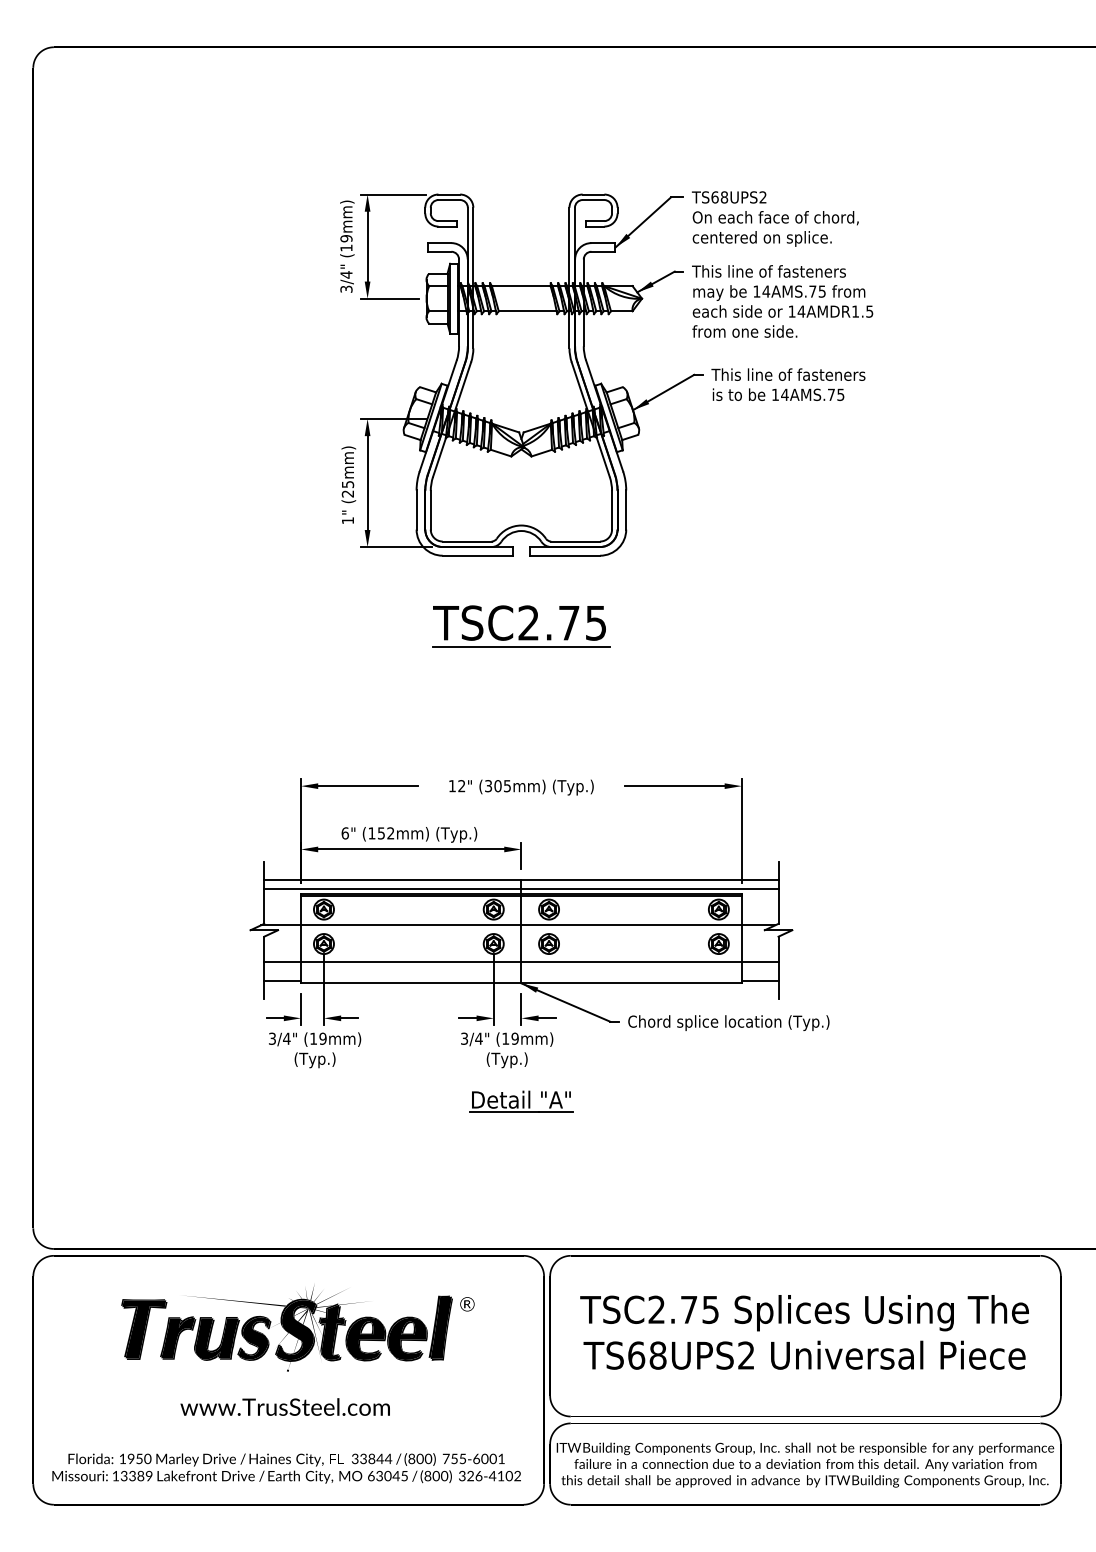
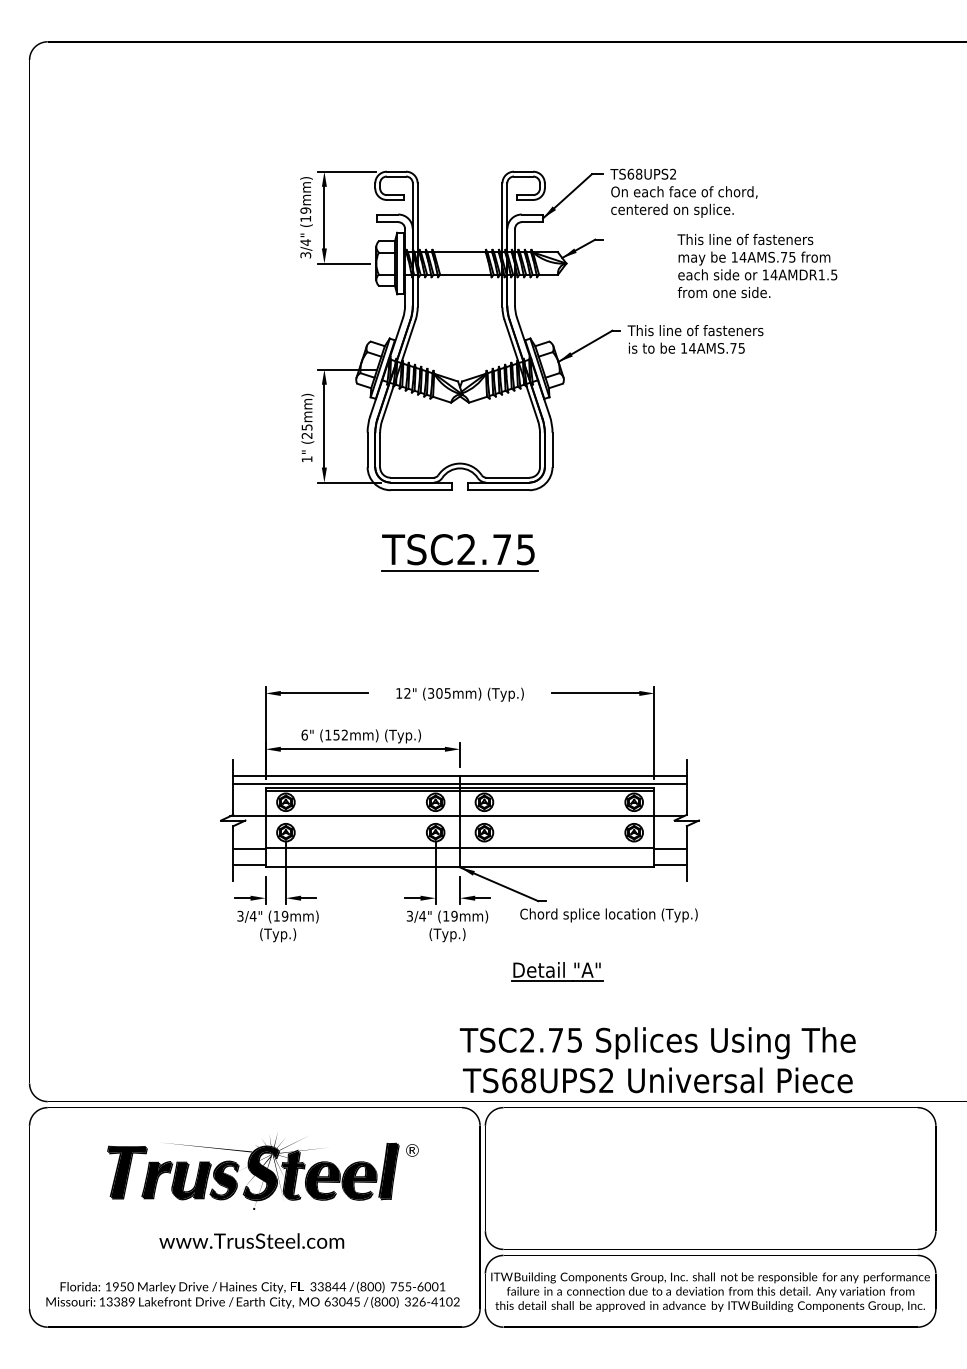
text: (782, 302) -> (757, 266), moved
text: (728, 1023) -> (608, 915), moved
part: (521, 1101) -> (557, 971), moved
text: (804, 1332) -> (657, 1060), moved

